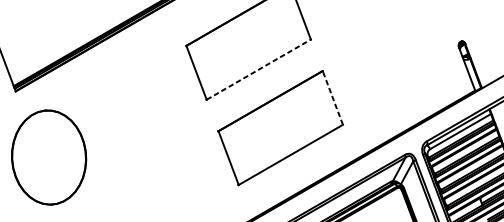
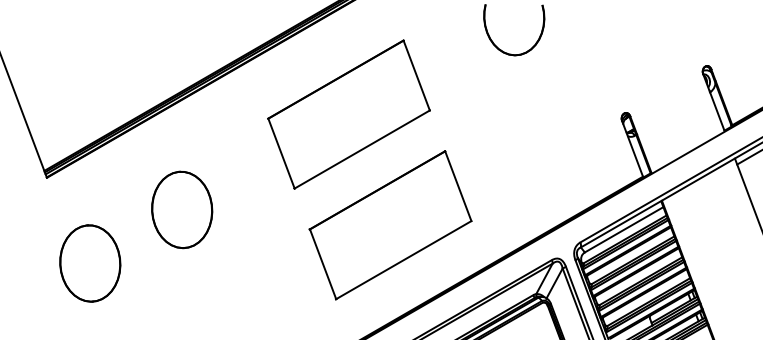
line: (258, 69) -> (362, 149), dashed -> solid
line: (332, 97) -> (458, 185), dashed -> solid
part: (120, 115) -> (182, 209), added
part: (49, 157) -> (90, 263), size x0.62

